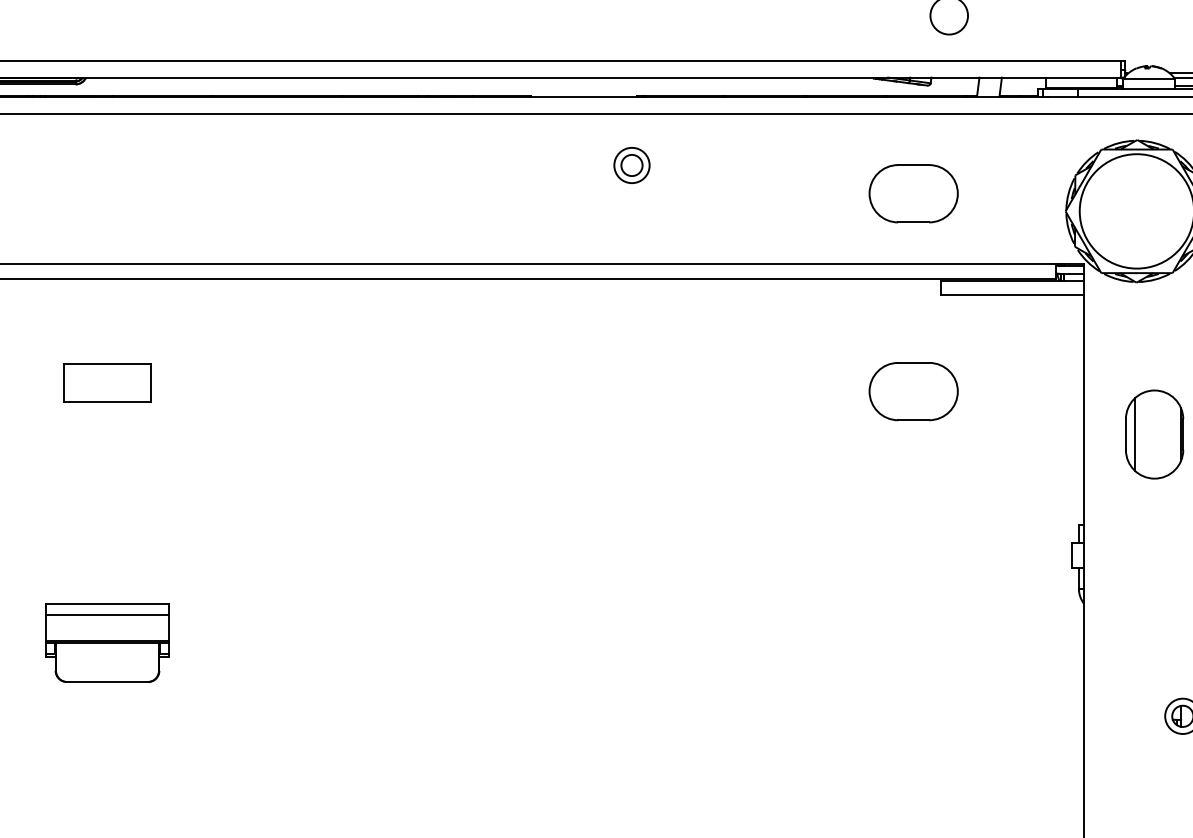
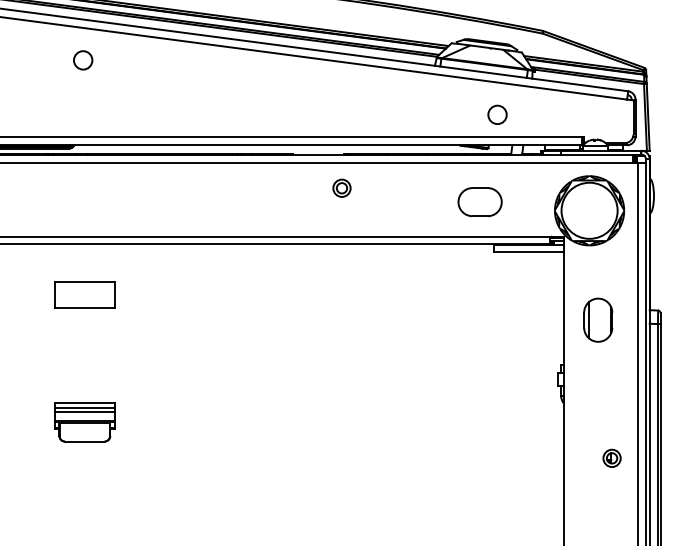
part: (106, 382) -> (84, 294), size x1.43
part: (912, 392) -> (479, 299), removed
line: (106, 620) -> (84, 411), added

